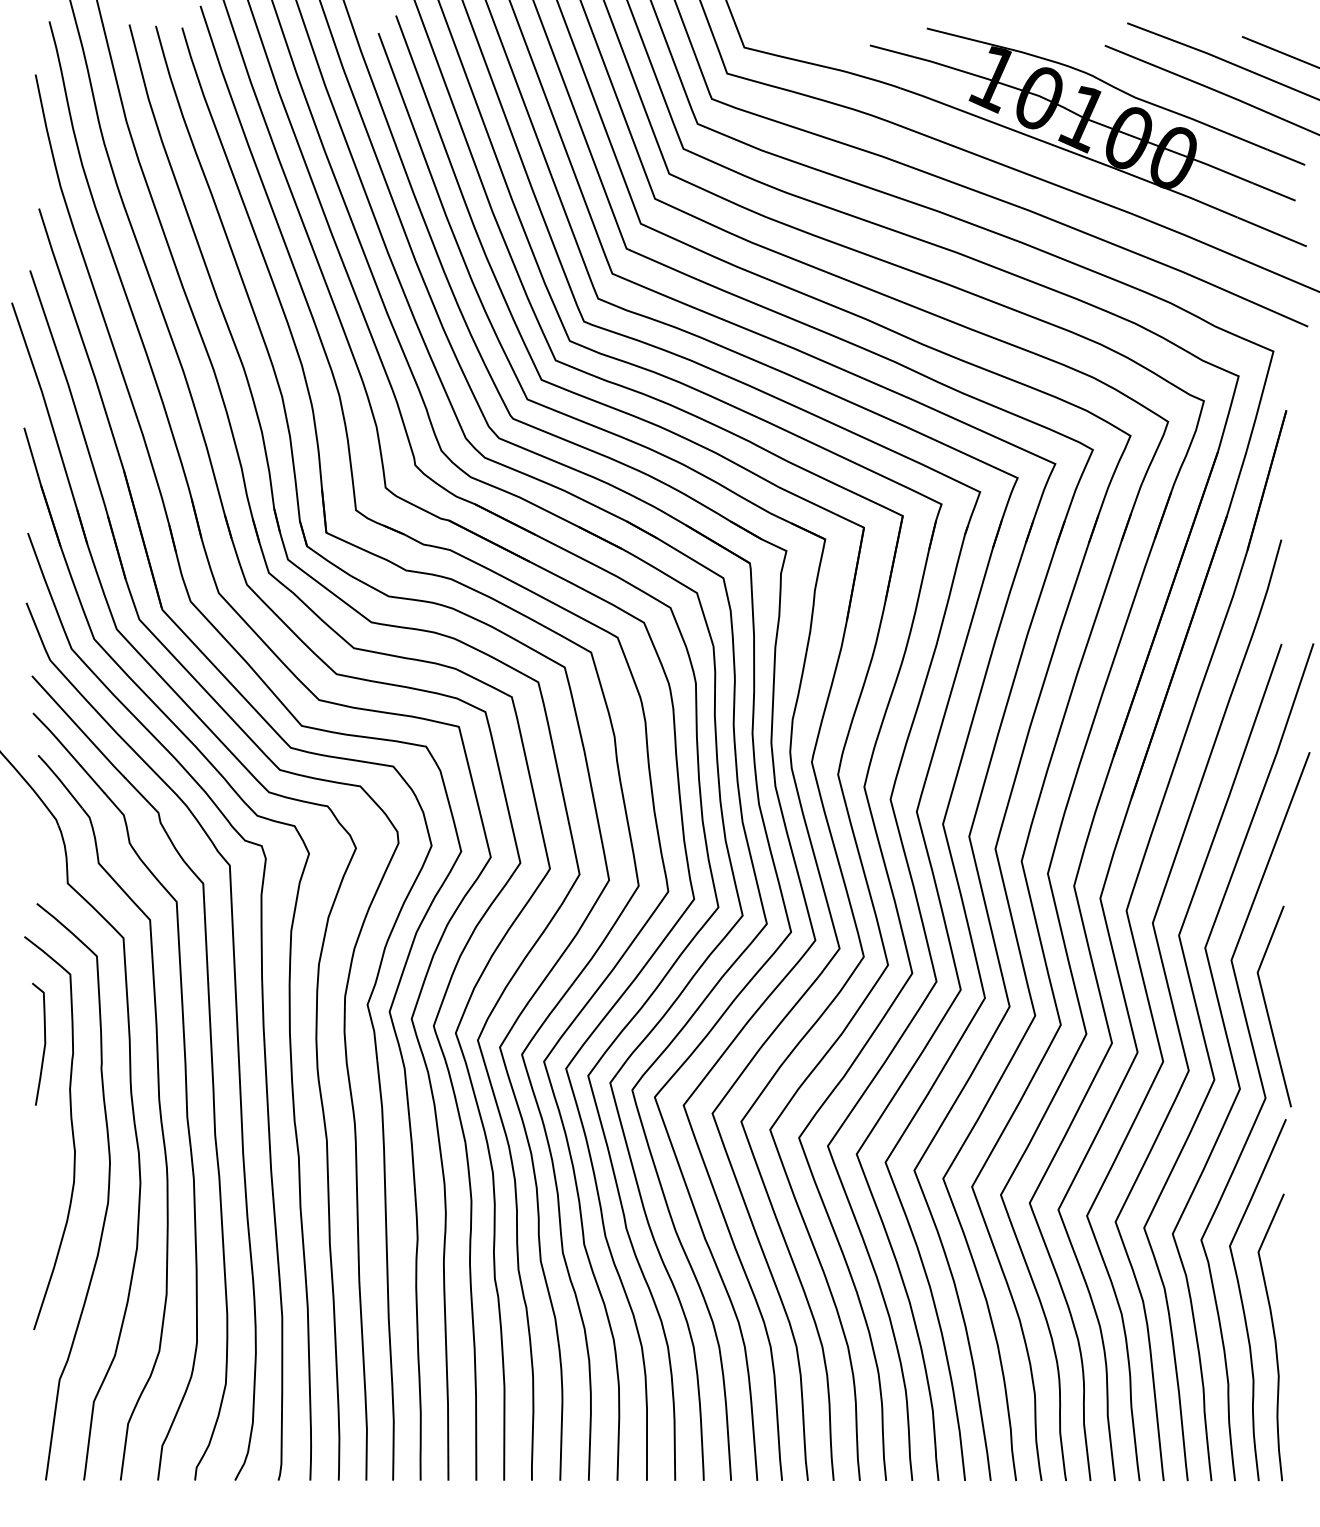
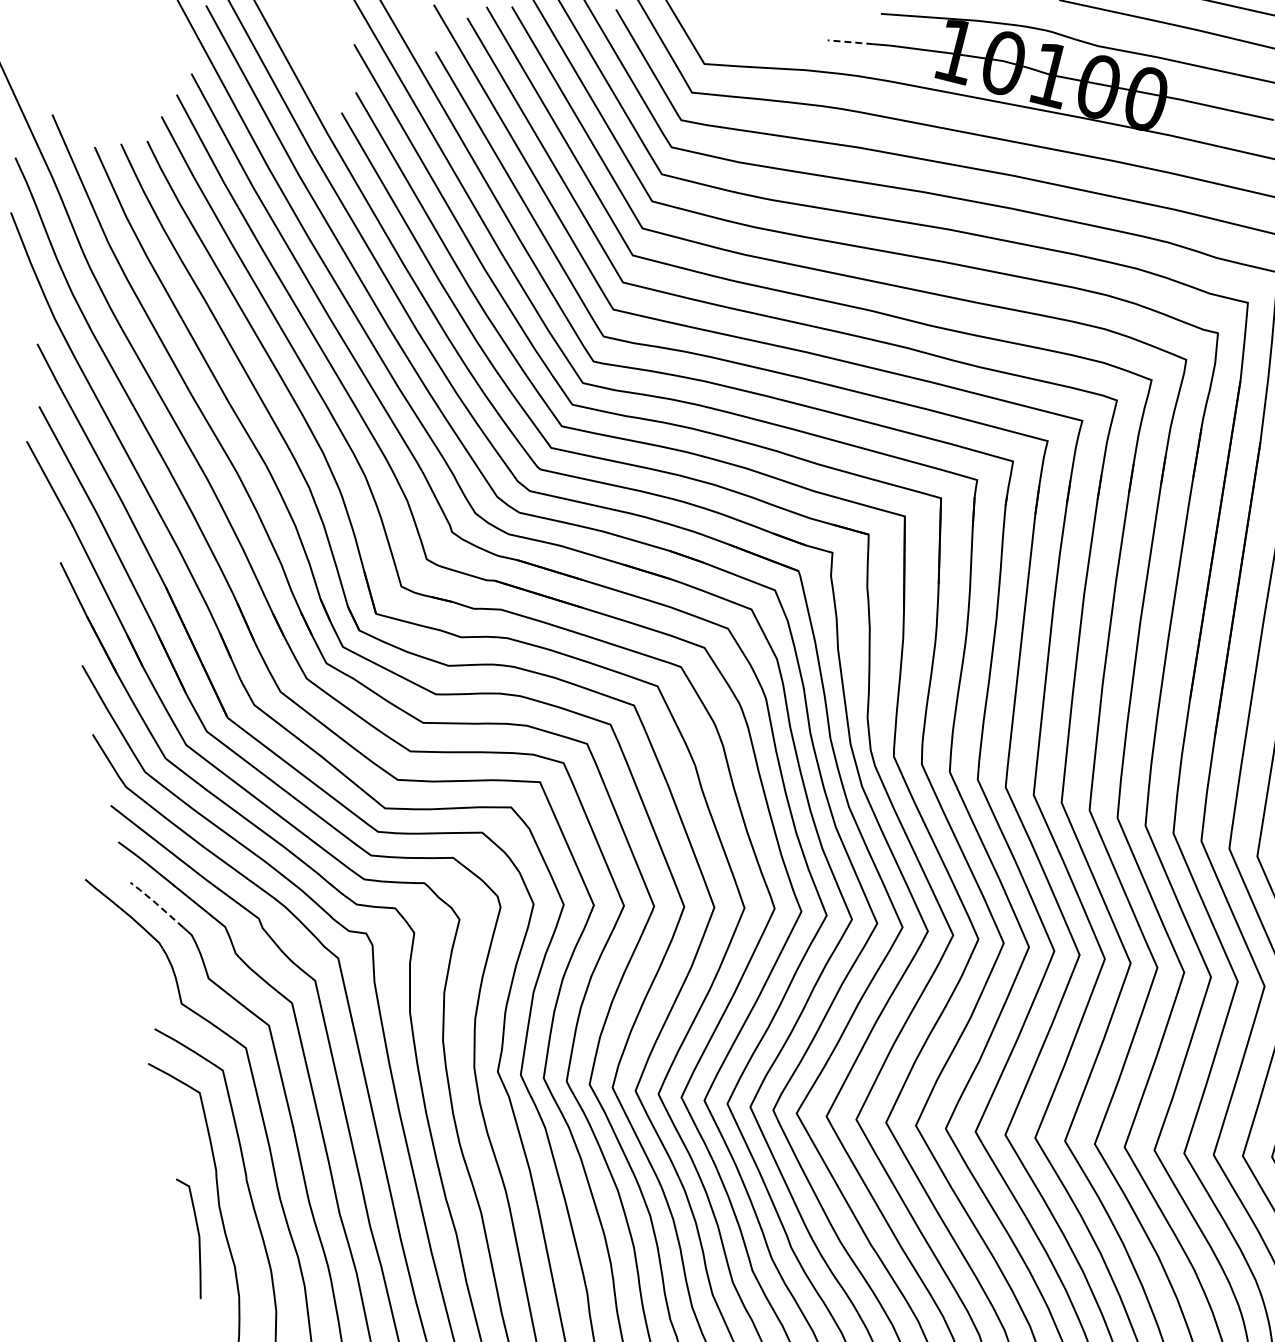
line: (892, 51) -> (851, 42), solid -> dashed
line: (59, 780) -> (155, 903), solid -> dashed
curve: (44, 1043) -> (198, 1236), moved

